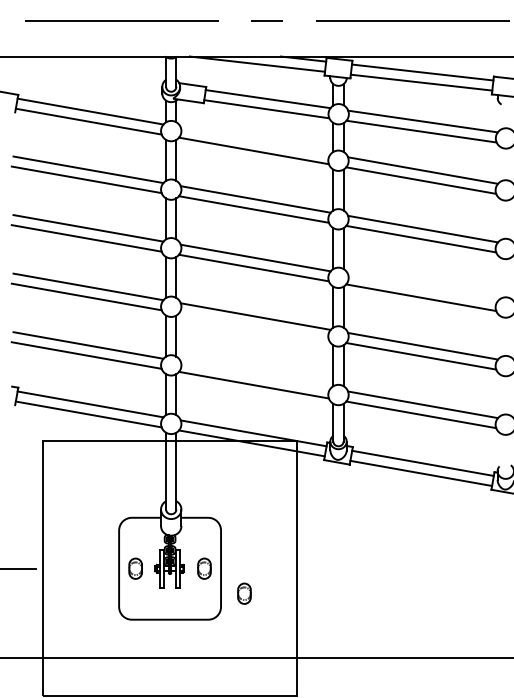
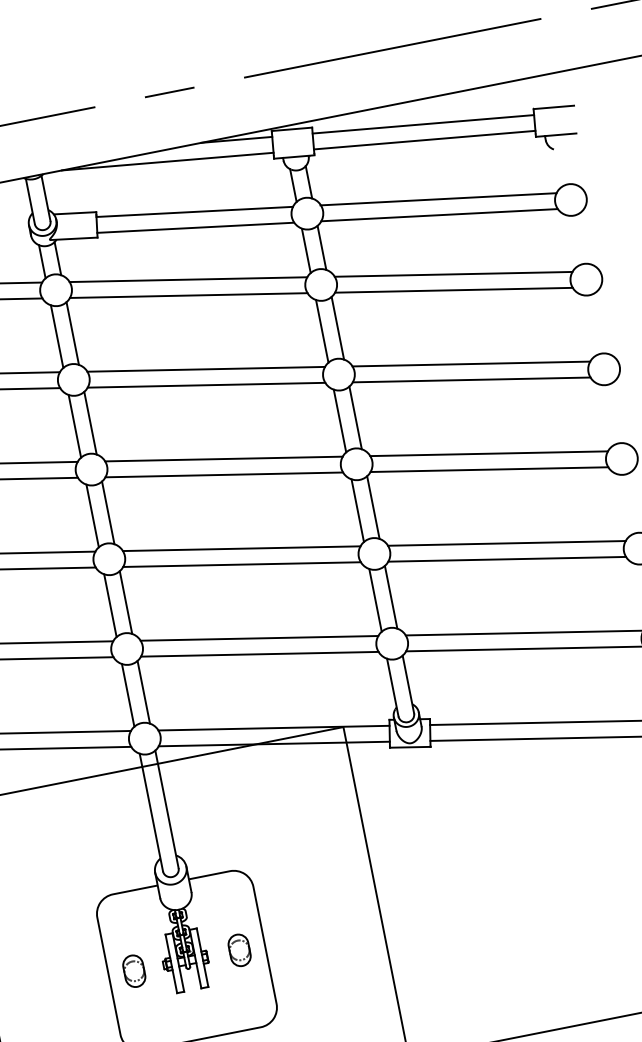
line: (255, 140) -> (187, 279), added
line: (423, 287) -> (489, 453), added
line: (253, 326) -> (241, 564), added
line: (255, 374) -> (258, 637), added
part: (244, 593) -> (308, 976), removed

